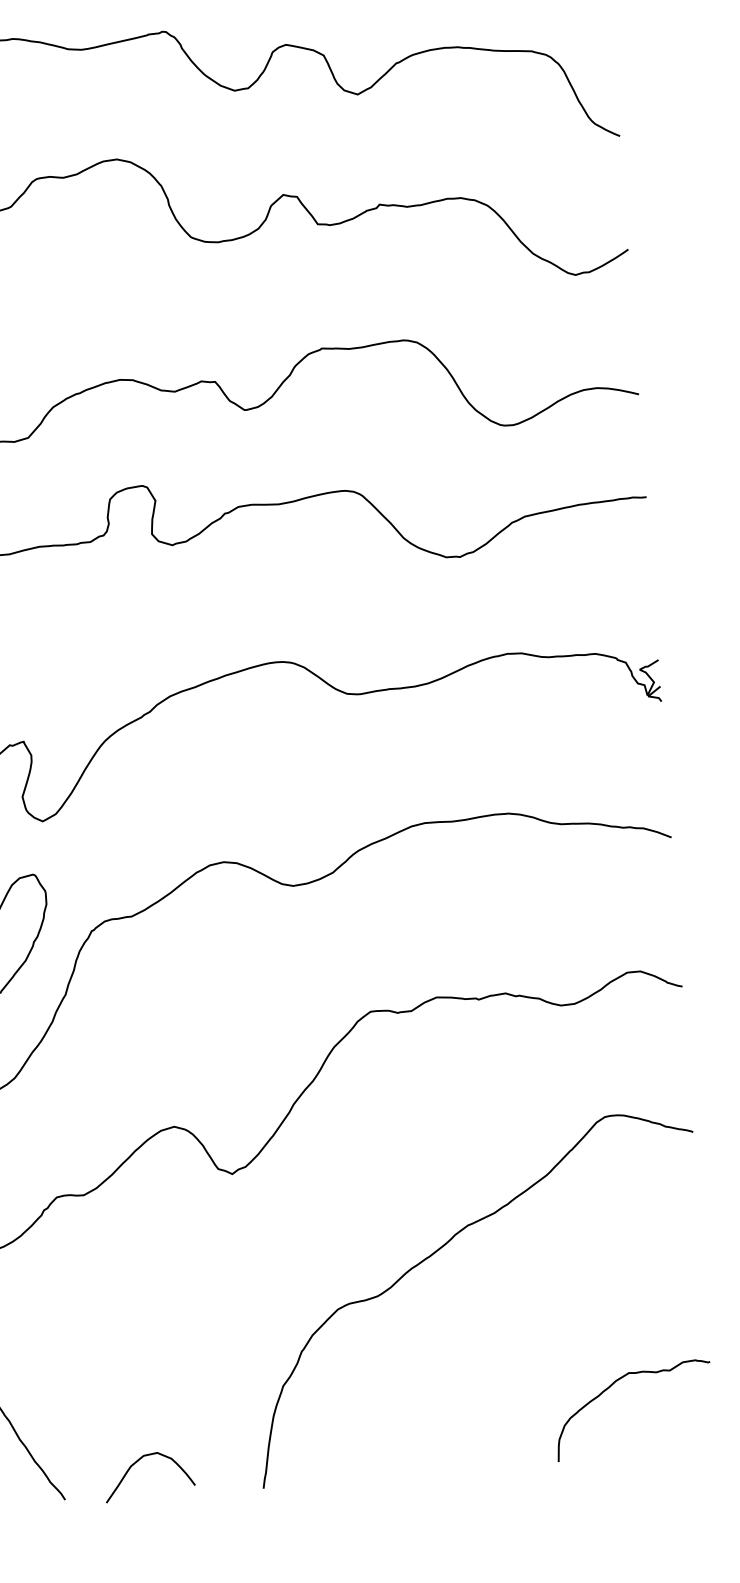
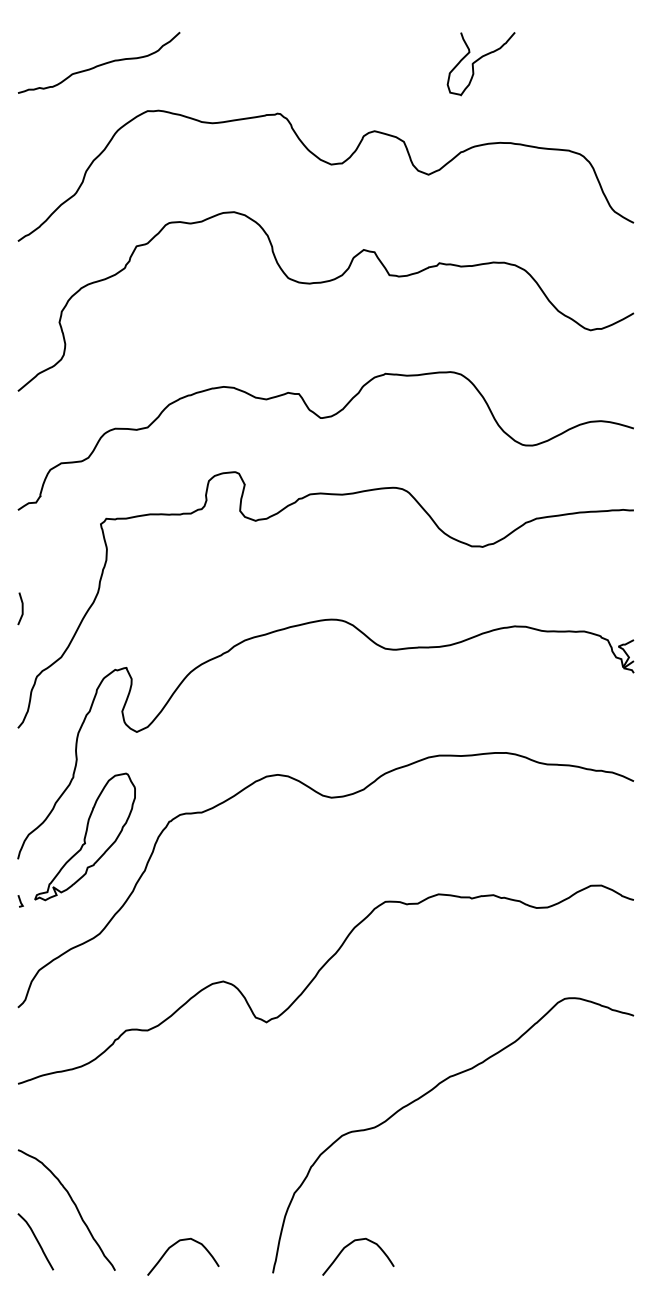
curve: (614, 1384) -> (556, 1211), removed
curve: (357, 1446) -> (349, 1245), added

